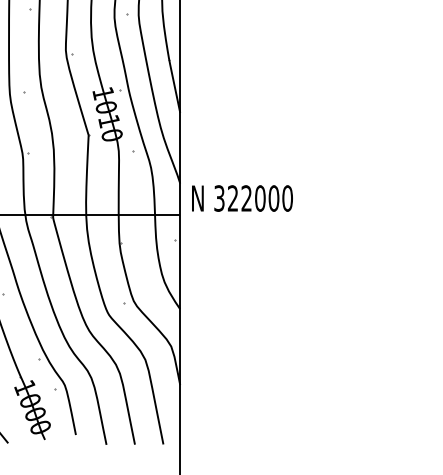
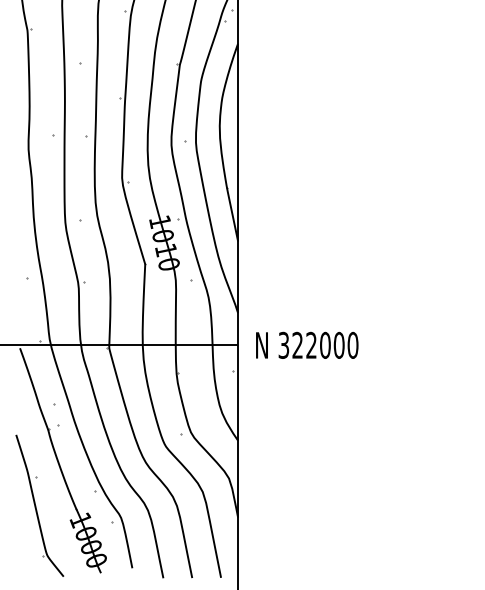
text: (242, 197) -> (307, 344), moved

